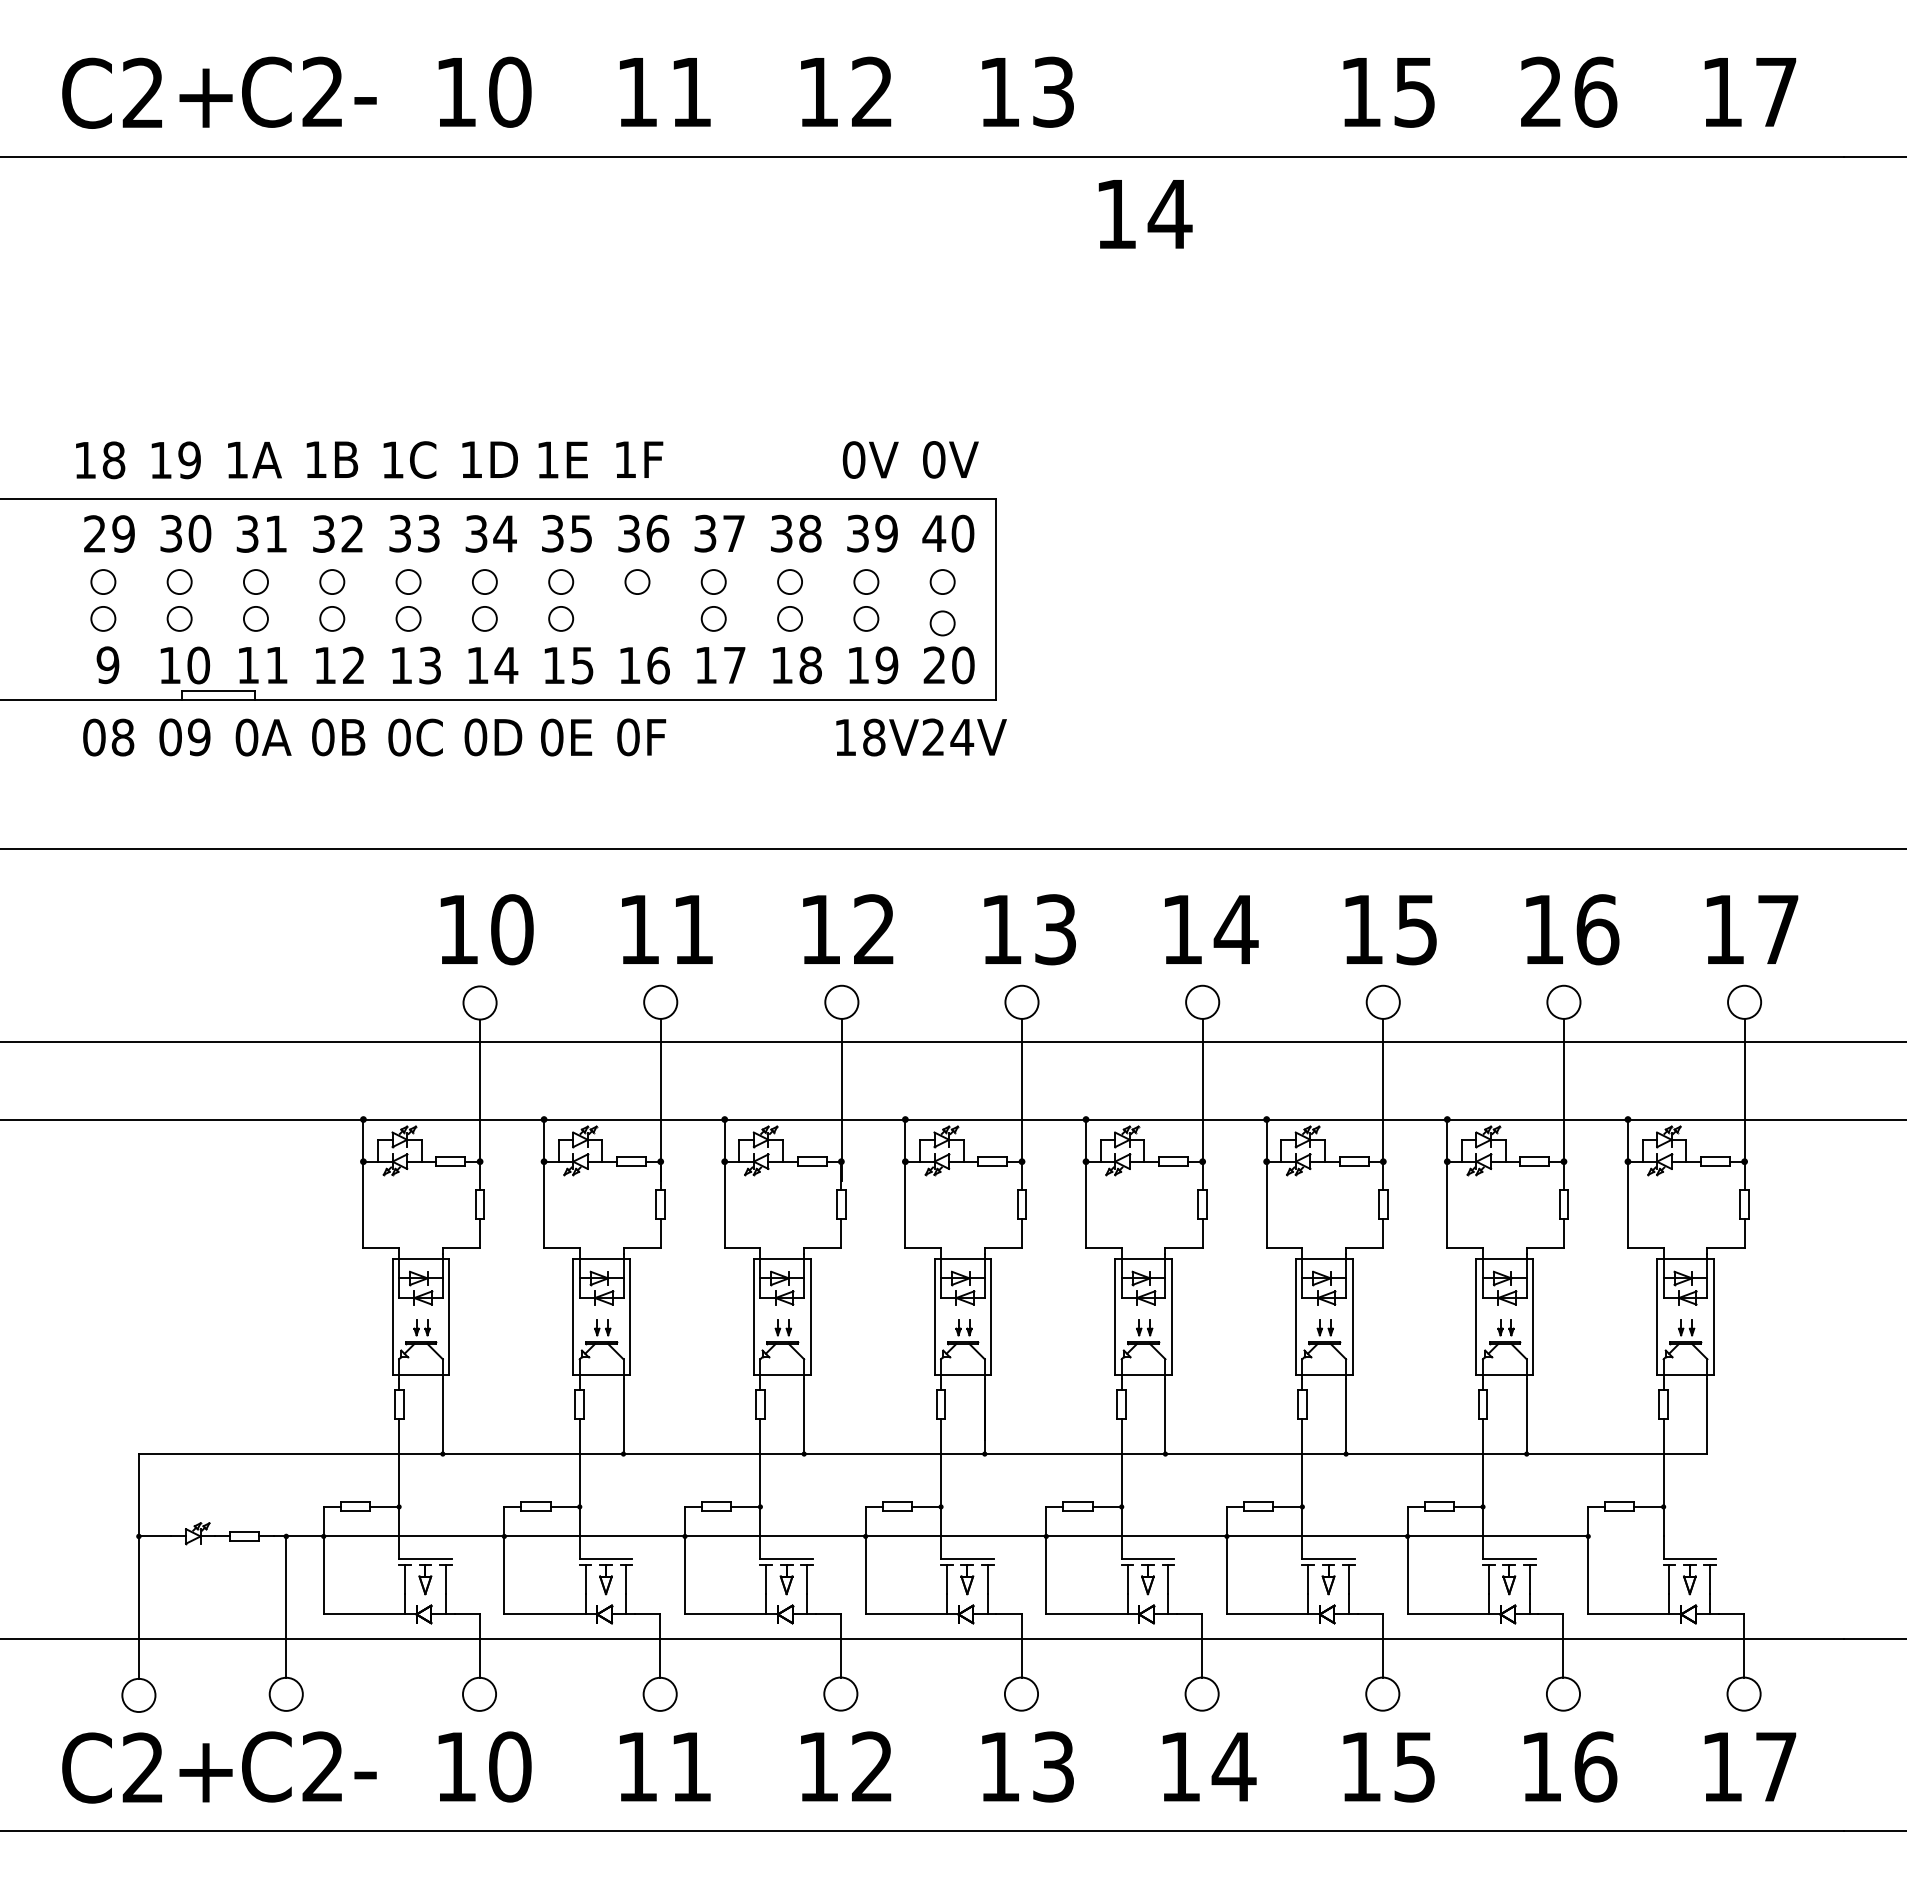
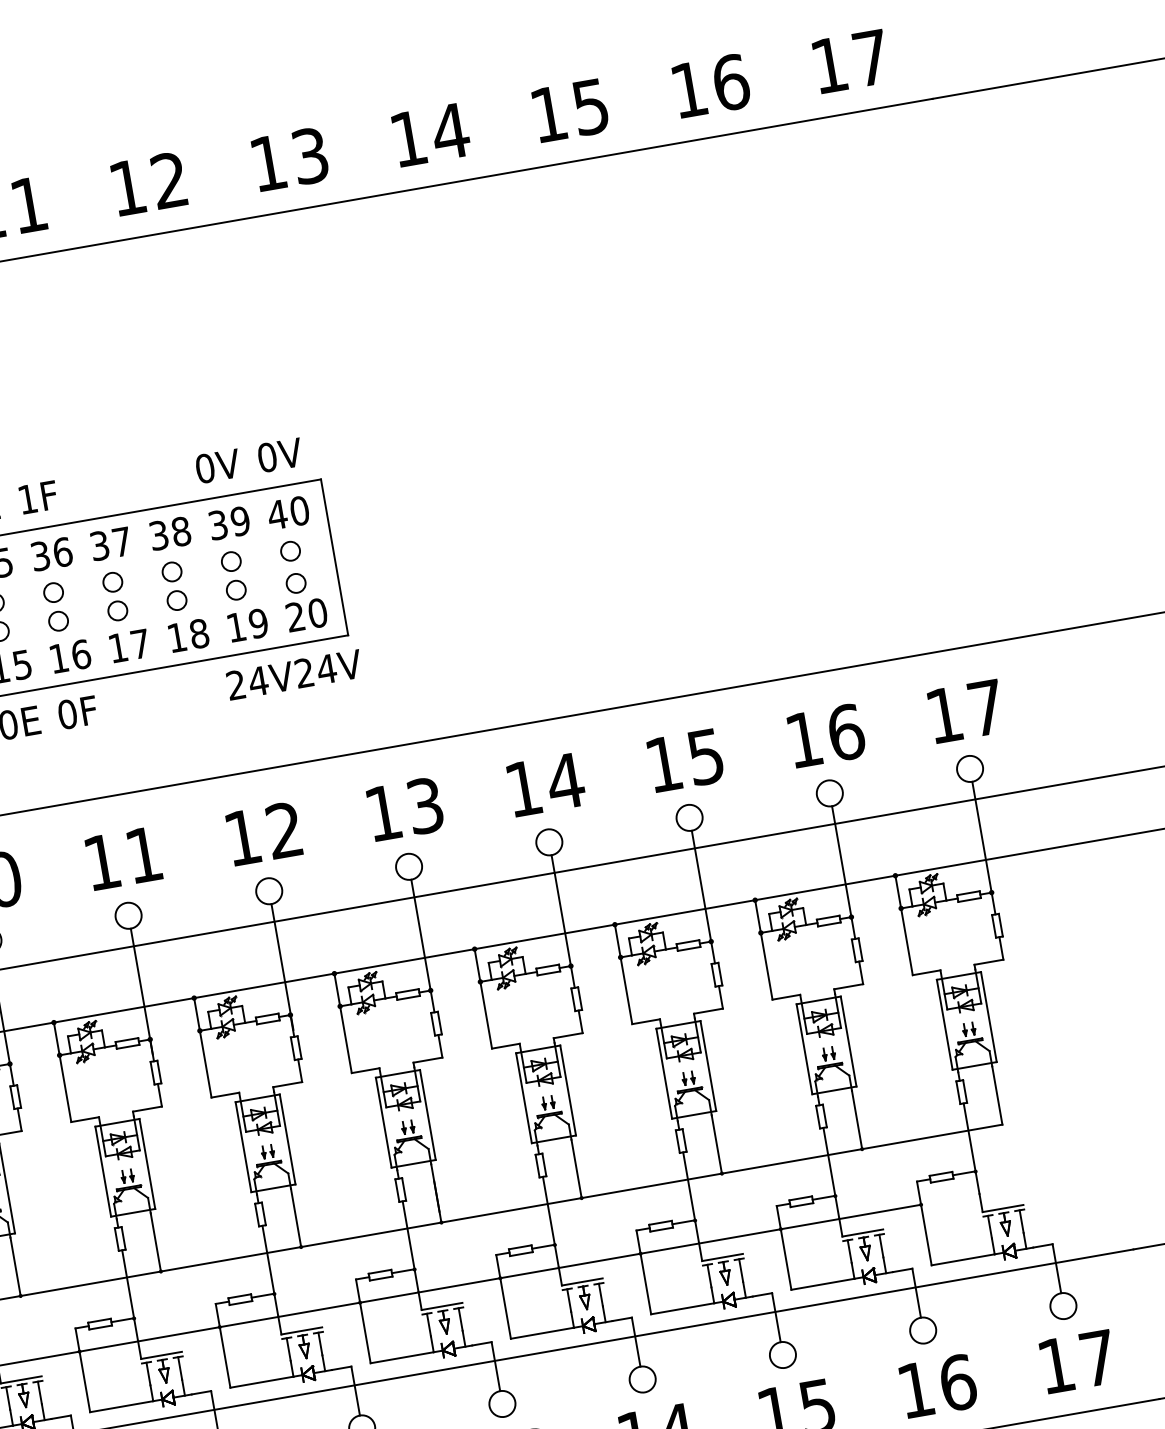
text: (1540, 91) -> (688, 89), 26 -> 16
text: (1145, 214) -> (431, 135), moved
circle: (637, 618) -> (58, 620), added
text: (860, 737) -> (247, 683), 18V -> 24V

